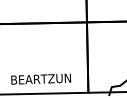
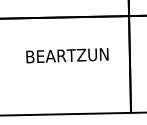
text: (41, 78) -> (67, 54), moved

